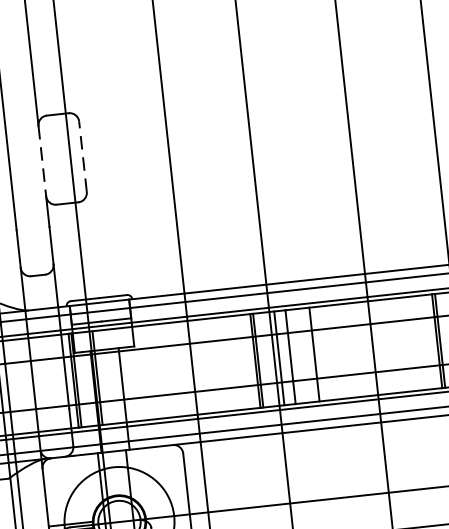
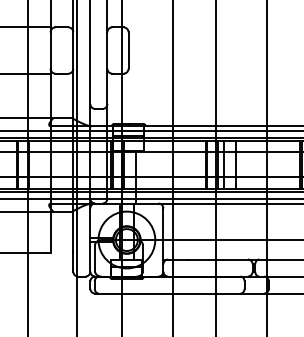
line: (82, 156) -> (128, 50), dashed -> solid
line: (42, 162) -> (107, 51), dashed -> solid

